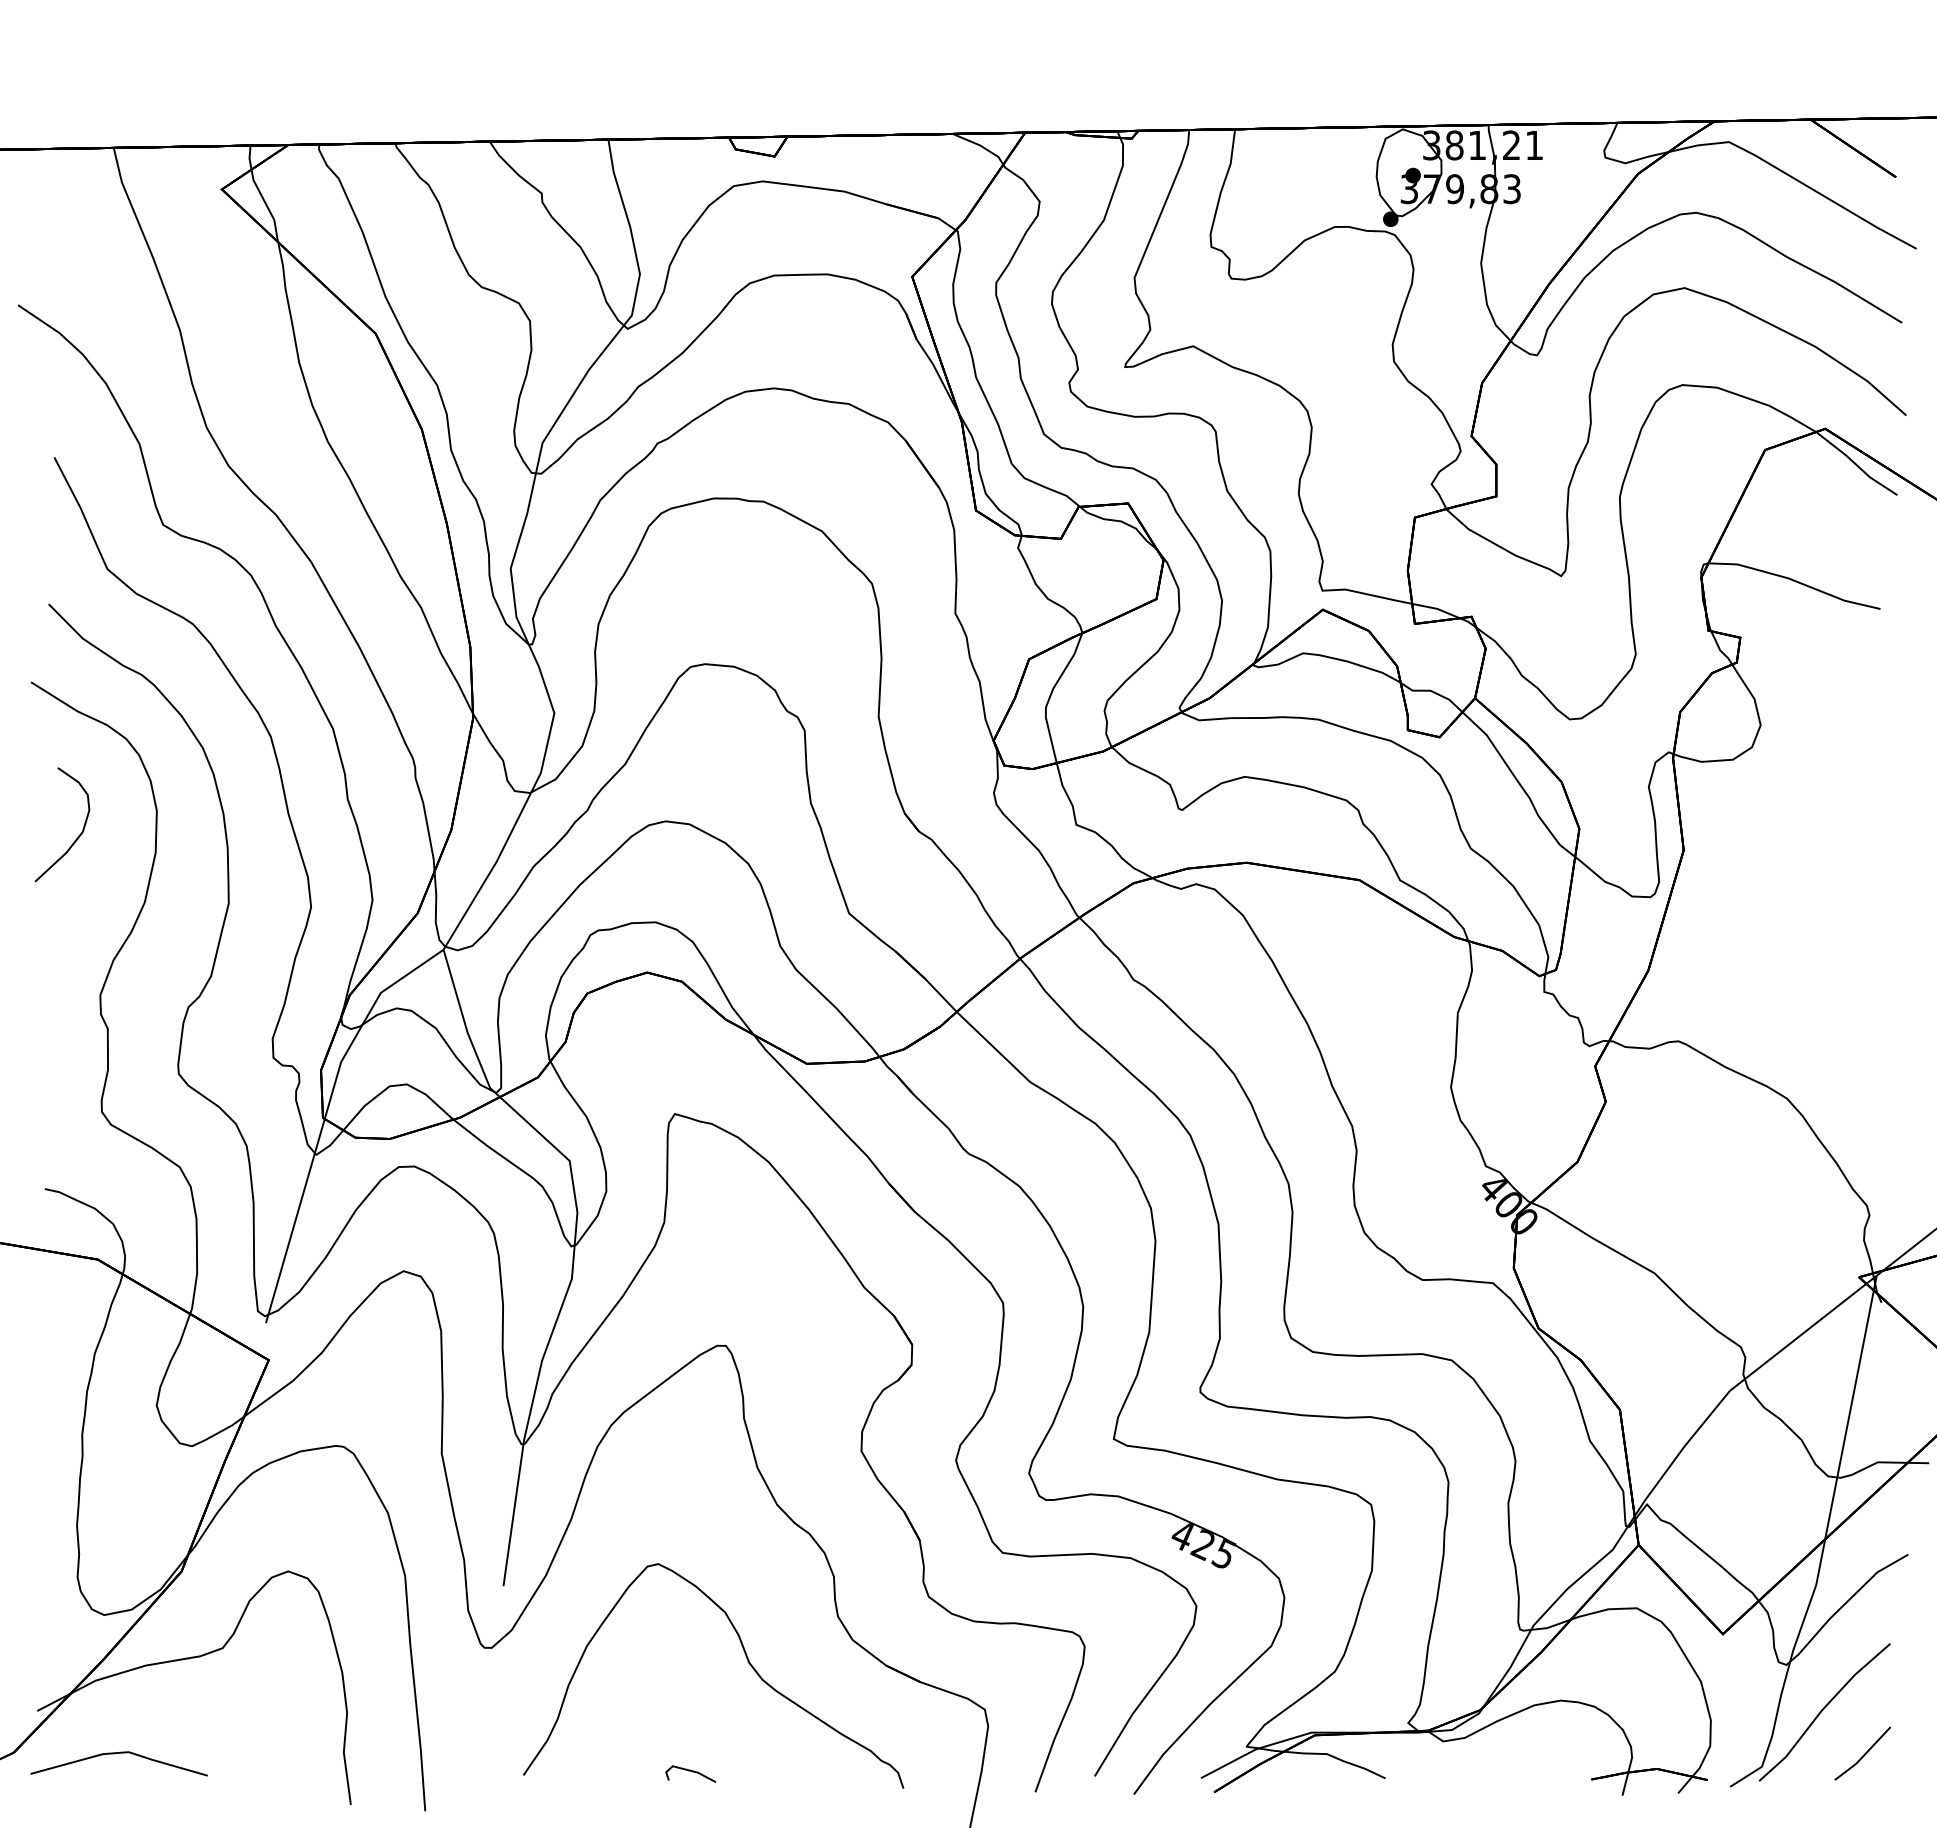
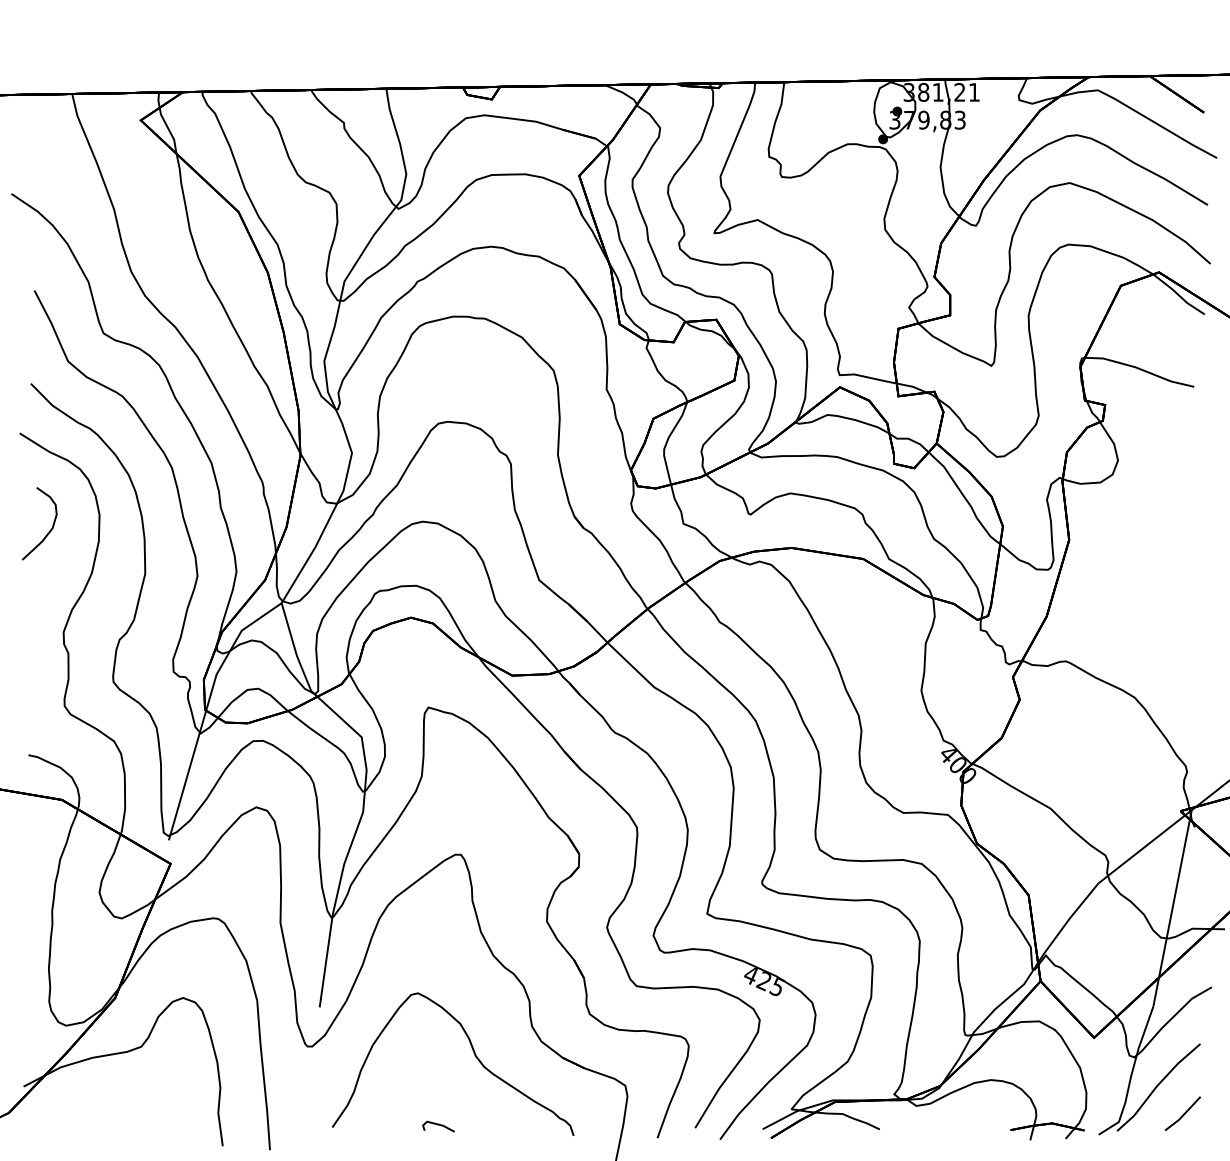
part: (118, 1762) -> (75, 1119), removed

